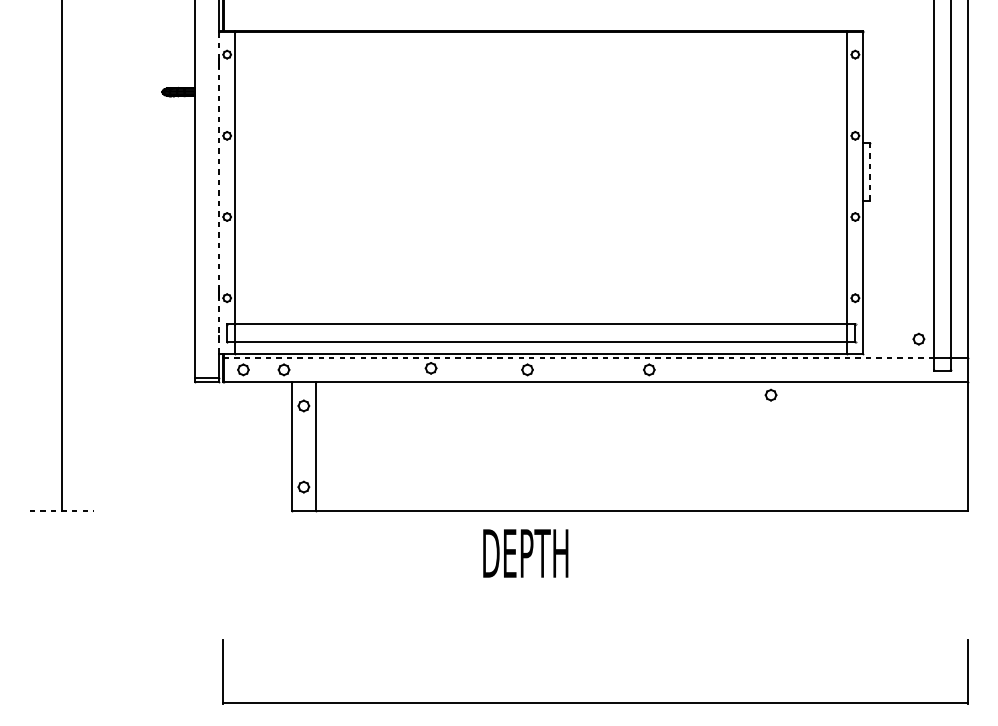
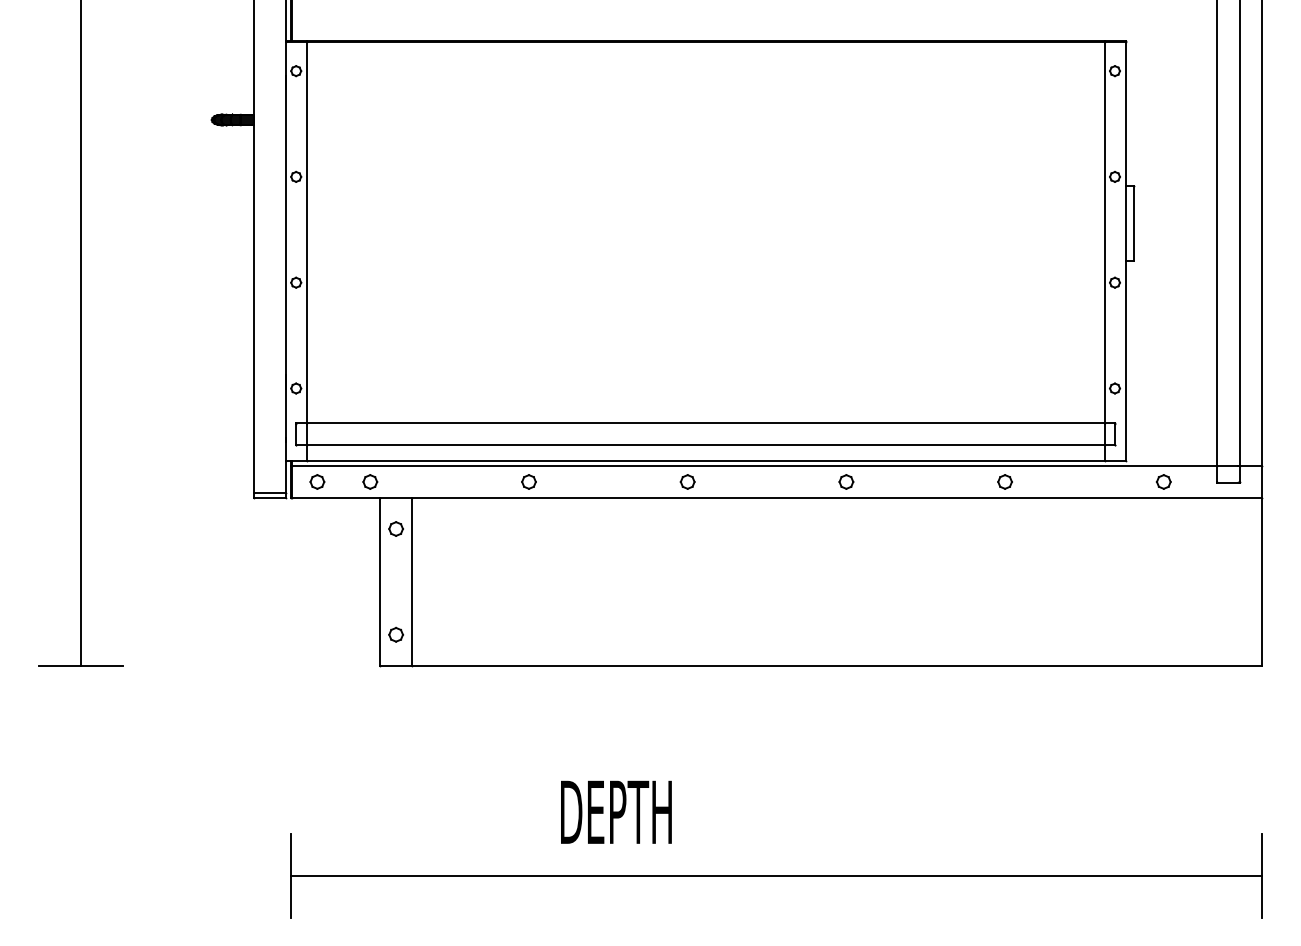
line: (870, 171) -> (1134, 223), dashed -> solid
line: (218, 193) -> (285, 251), dashed -> solid
part: (918, 338) -> (1163, 481), moved
line: (578, 358) -> (754, 466), dashed -> solid
part: (430, 367) -> (528, 481), moved
part: (770, 394) -> (1004, 481), moved
line: (62, 510) -> (81, 665), dashed -> solid
text: (525, 552) -> (616, 811), moved
line: (594, 702) -> (775, 875), moved

